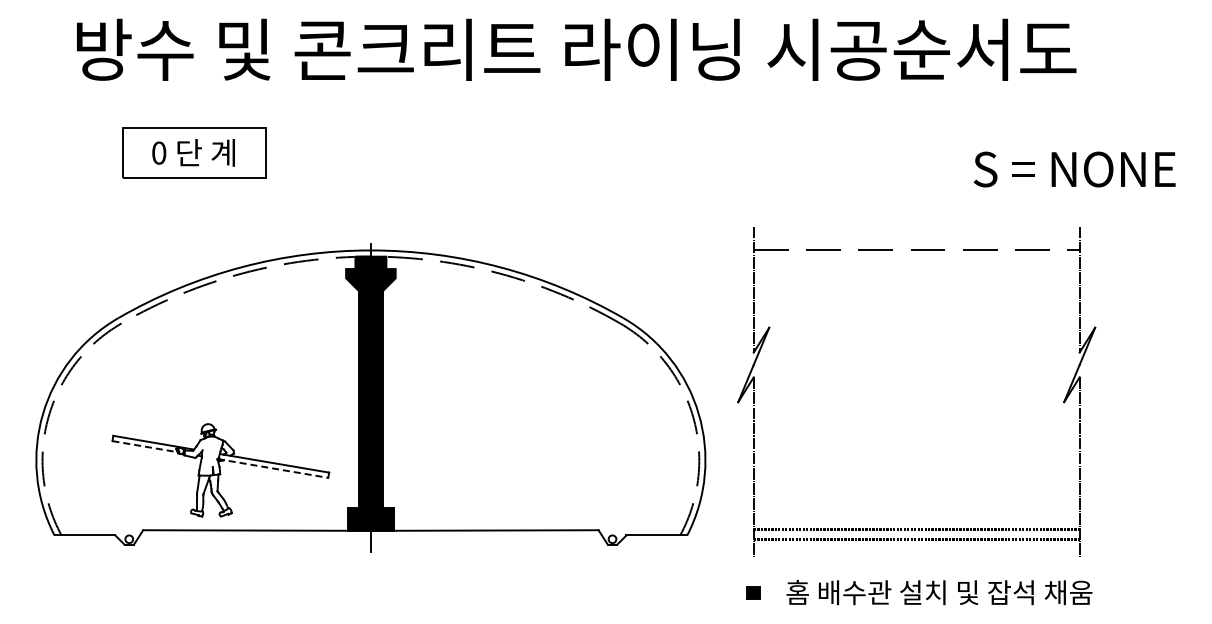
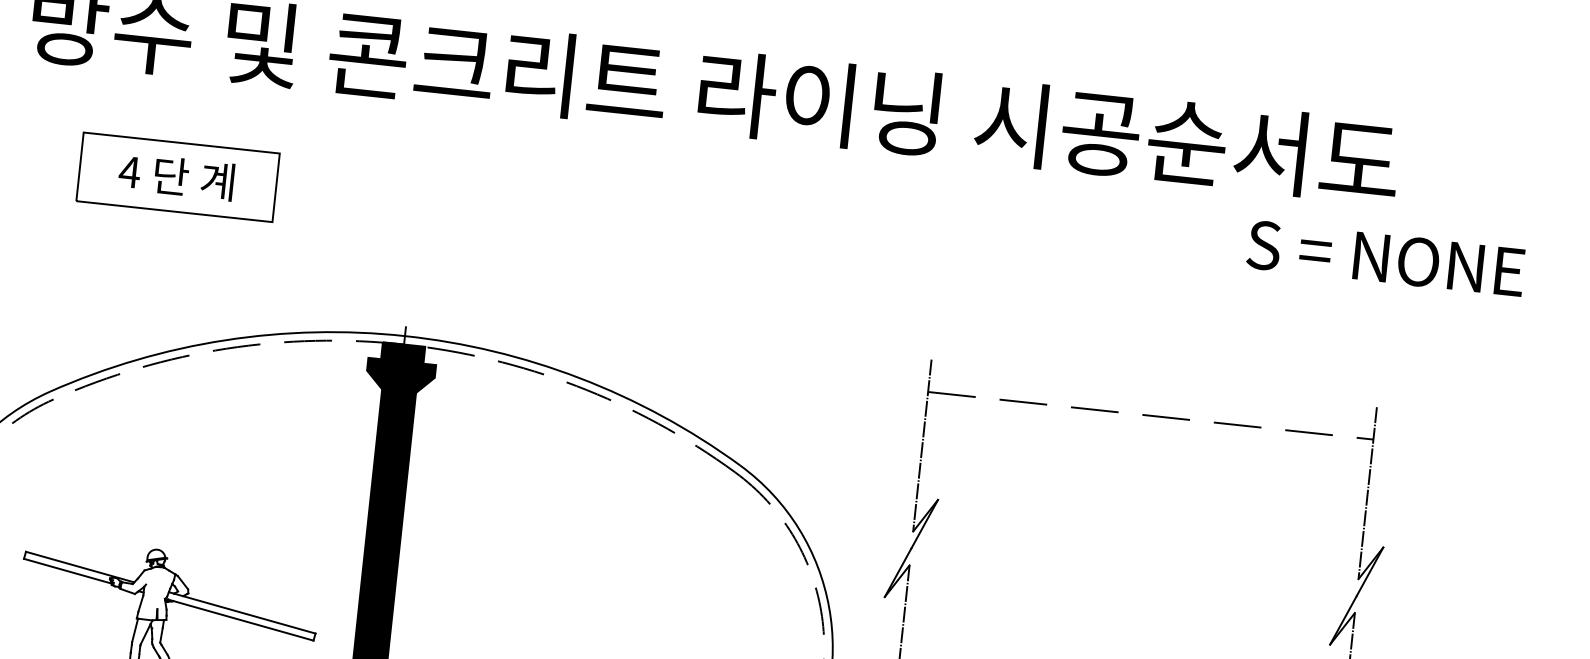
text: (158, 152) -> (129, 171), 0 -> 4
text: (1074, 169) -> (1385, 258), moved
line: (145, 446) -> (68, 571), dashed -> solid
line: (273, 468) -> (240, 619), dashed -> solid

